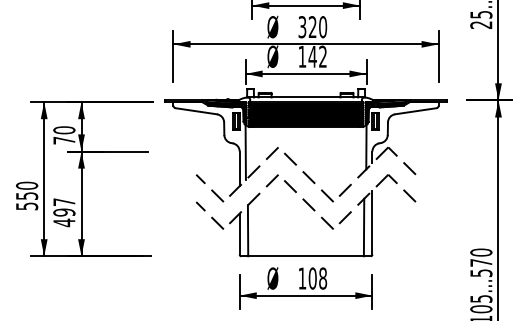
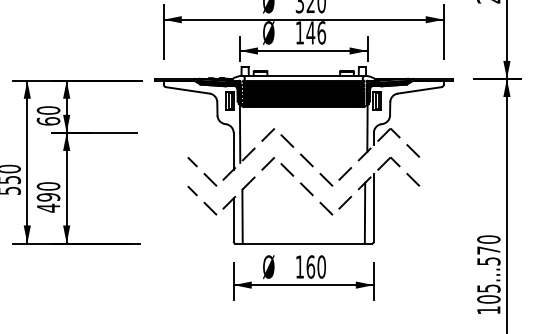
text: (323, 56) -> (322, 32), 142 -> 146
text: (64, 140) -> (48, 121), 70 -> 60
text: (64, 202) -> (48, 186), 497 -> 490
text: (317, 278) -> (315, 266), 108 -> 160

